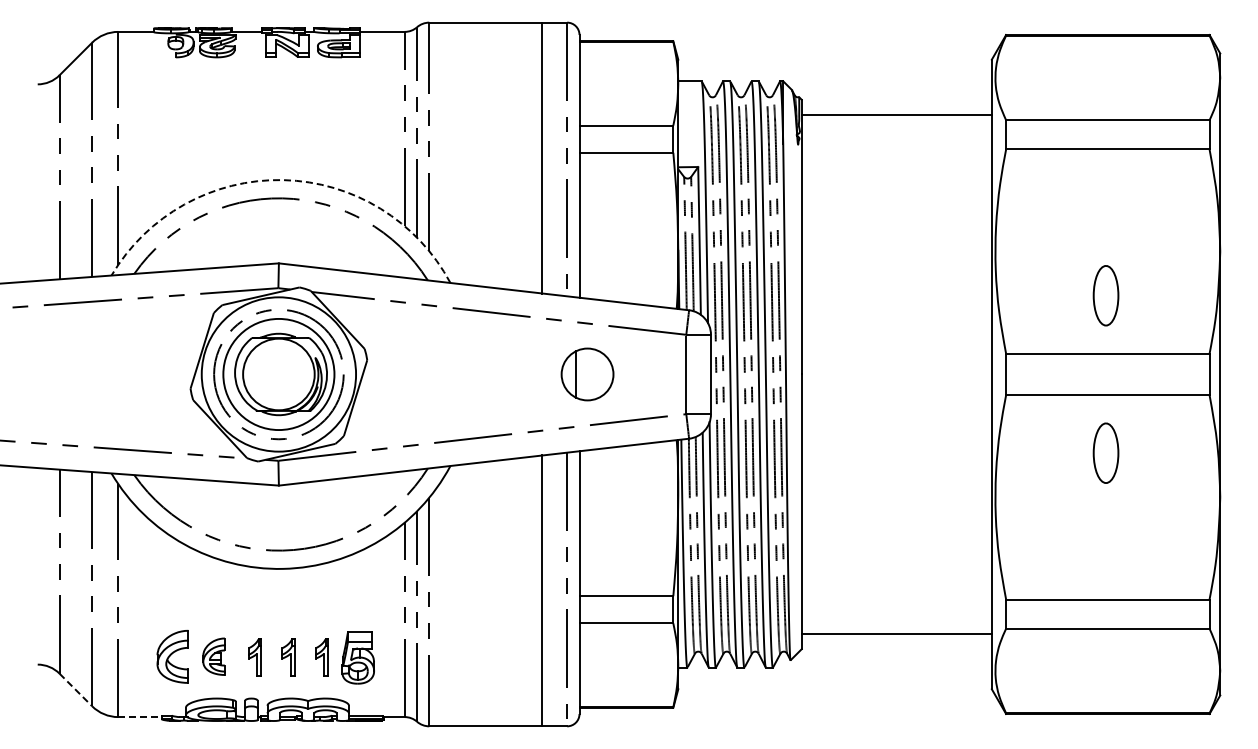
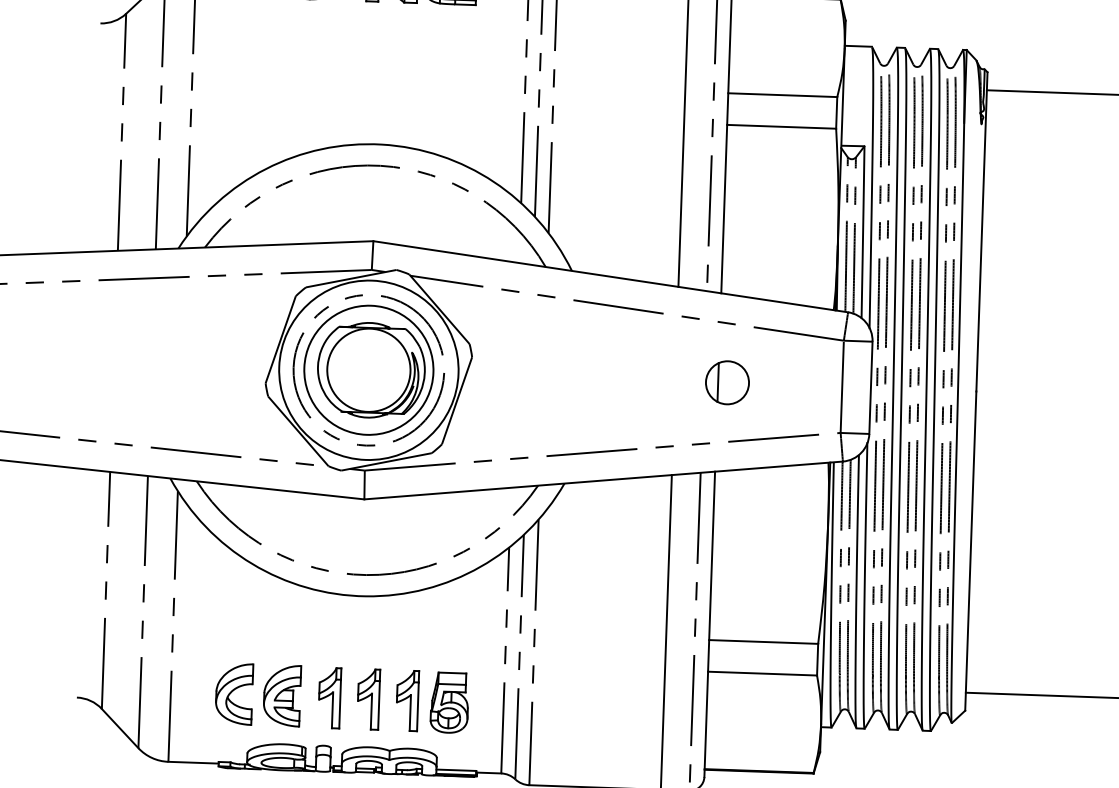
arc: (283, 180) -> (382, 145), dashed -> solid
part: (587, 374) -> (727, 382), size x0.71
part: (213, 656) -> (281, 695), size x1.43
part: (254, 657) -> (329, 698), size x1.43
part: (288, 657) -> (368, 699), size x1.43
part: (321, 657) -> (406, 700), size x1.43
line: (76, 690) -> (120, 729), dashed -> solid
line: (139, 717) -> (192, 763), dashed -> solid

